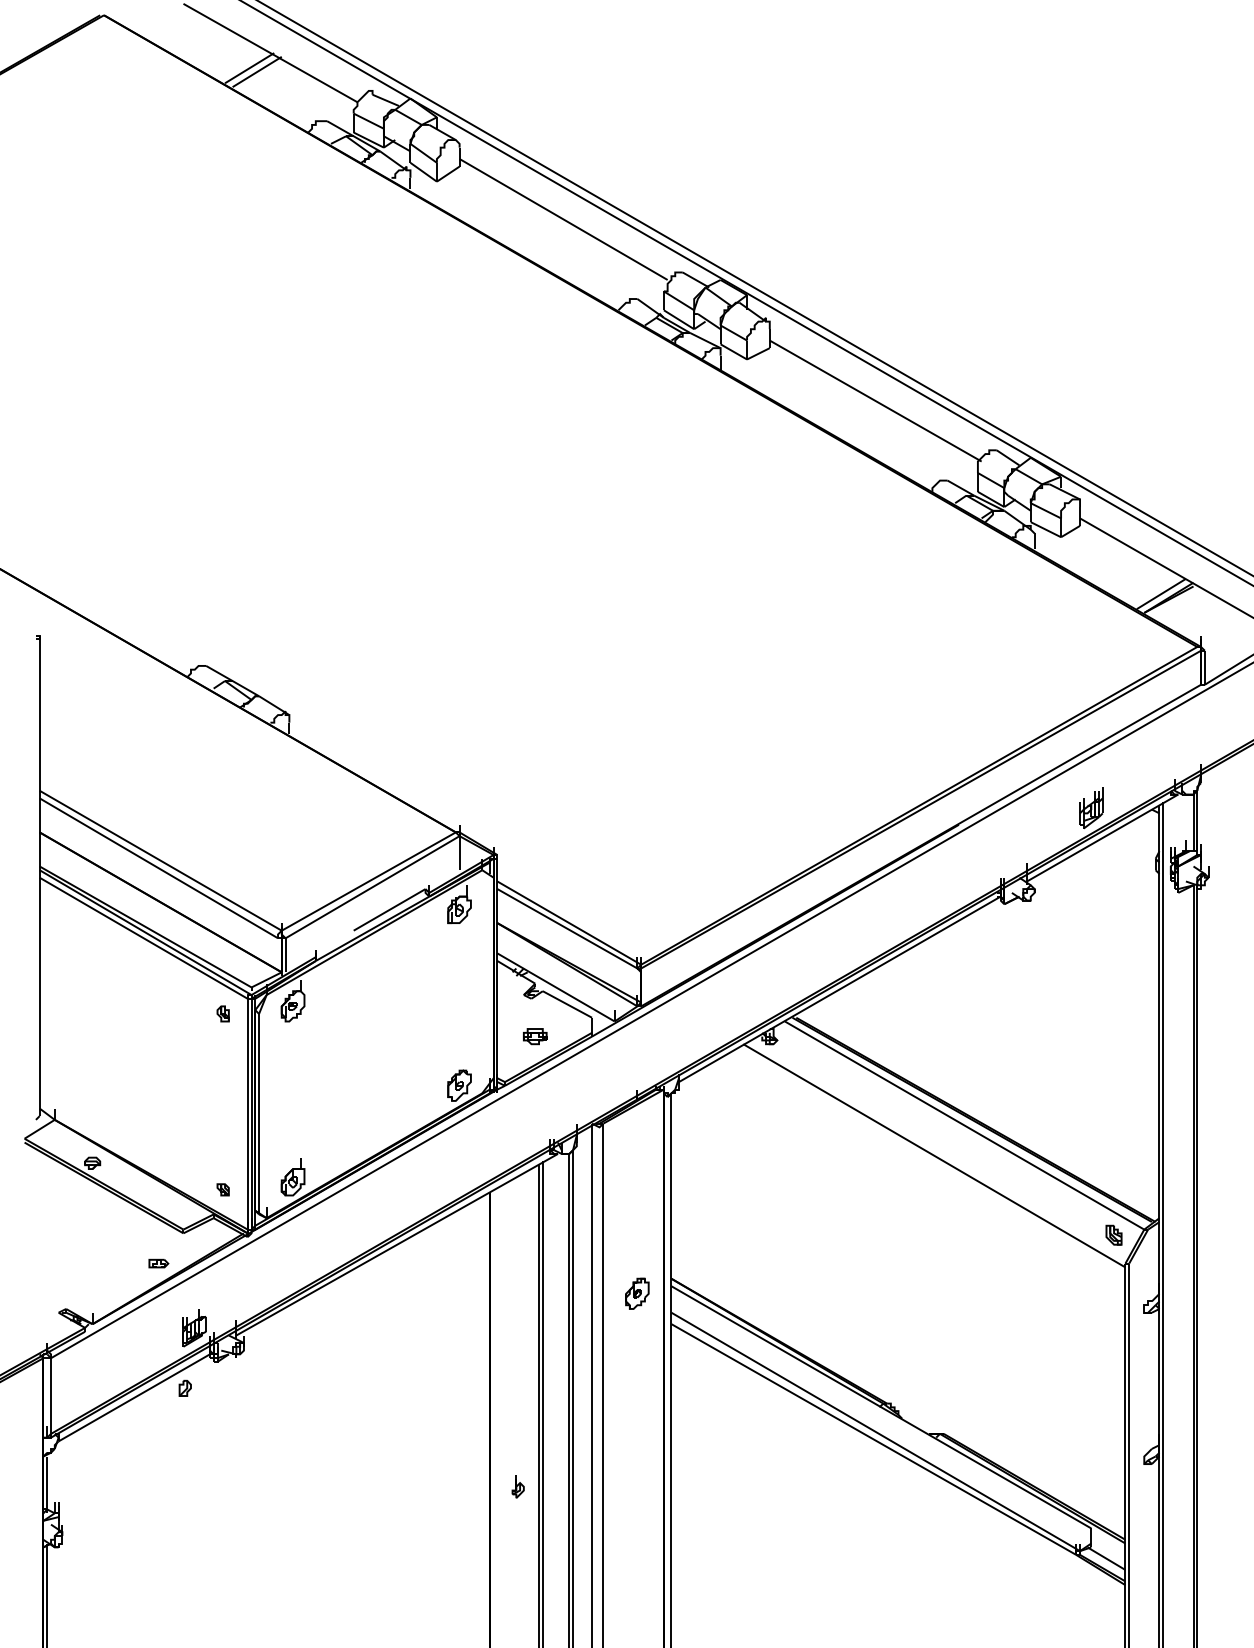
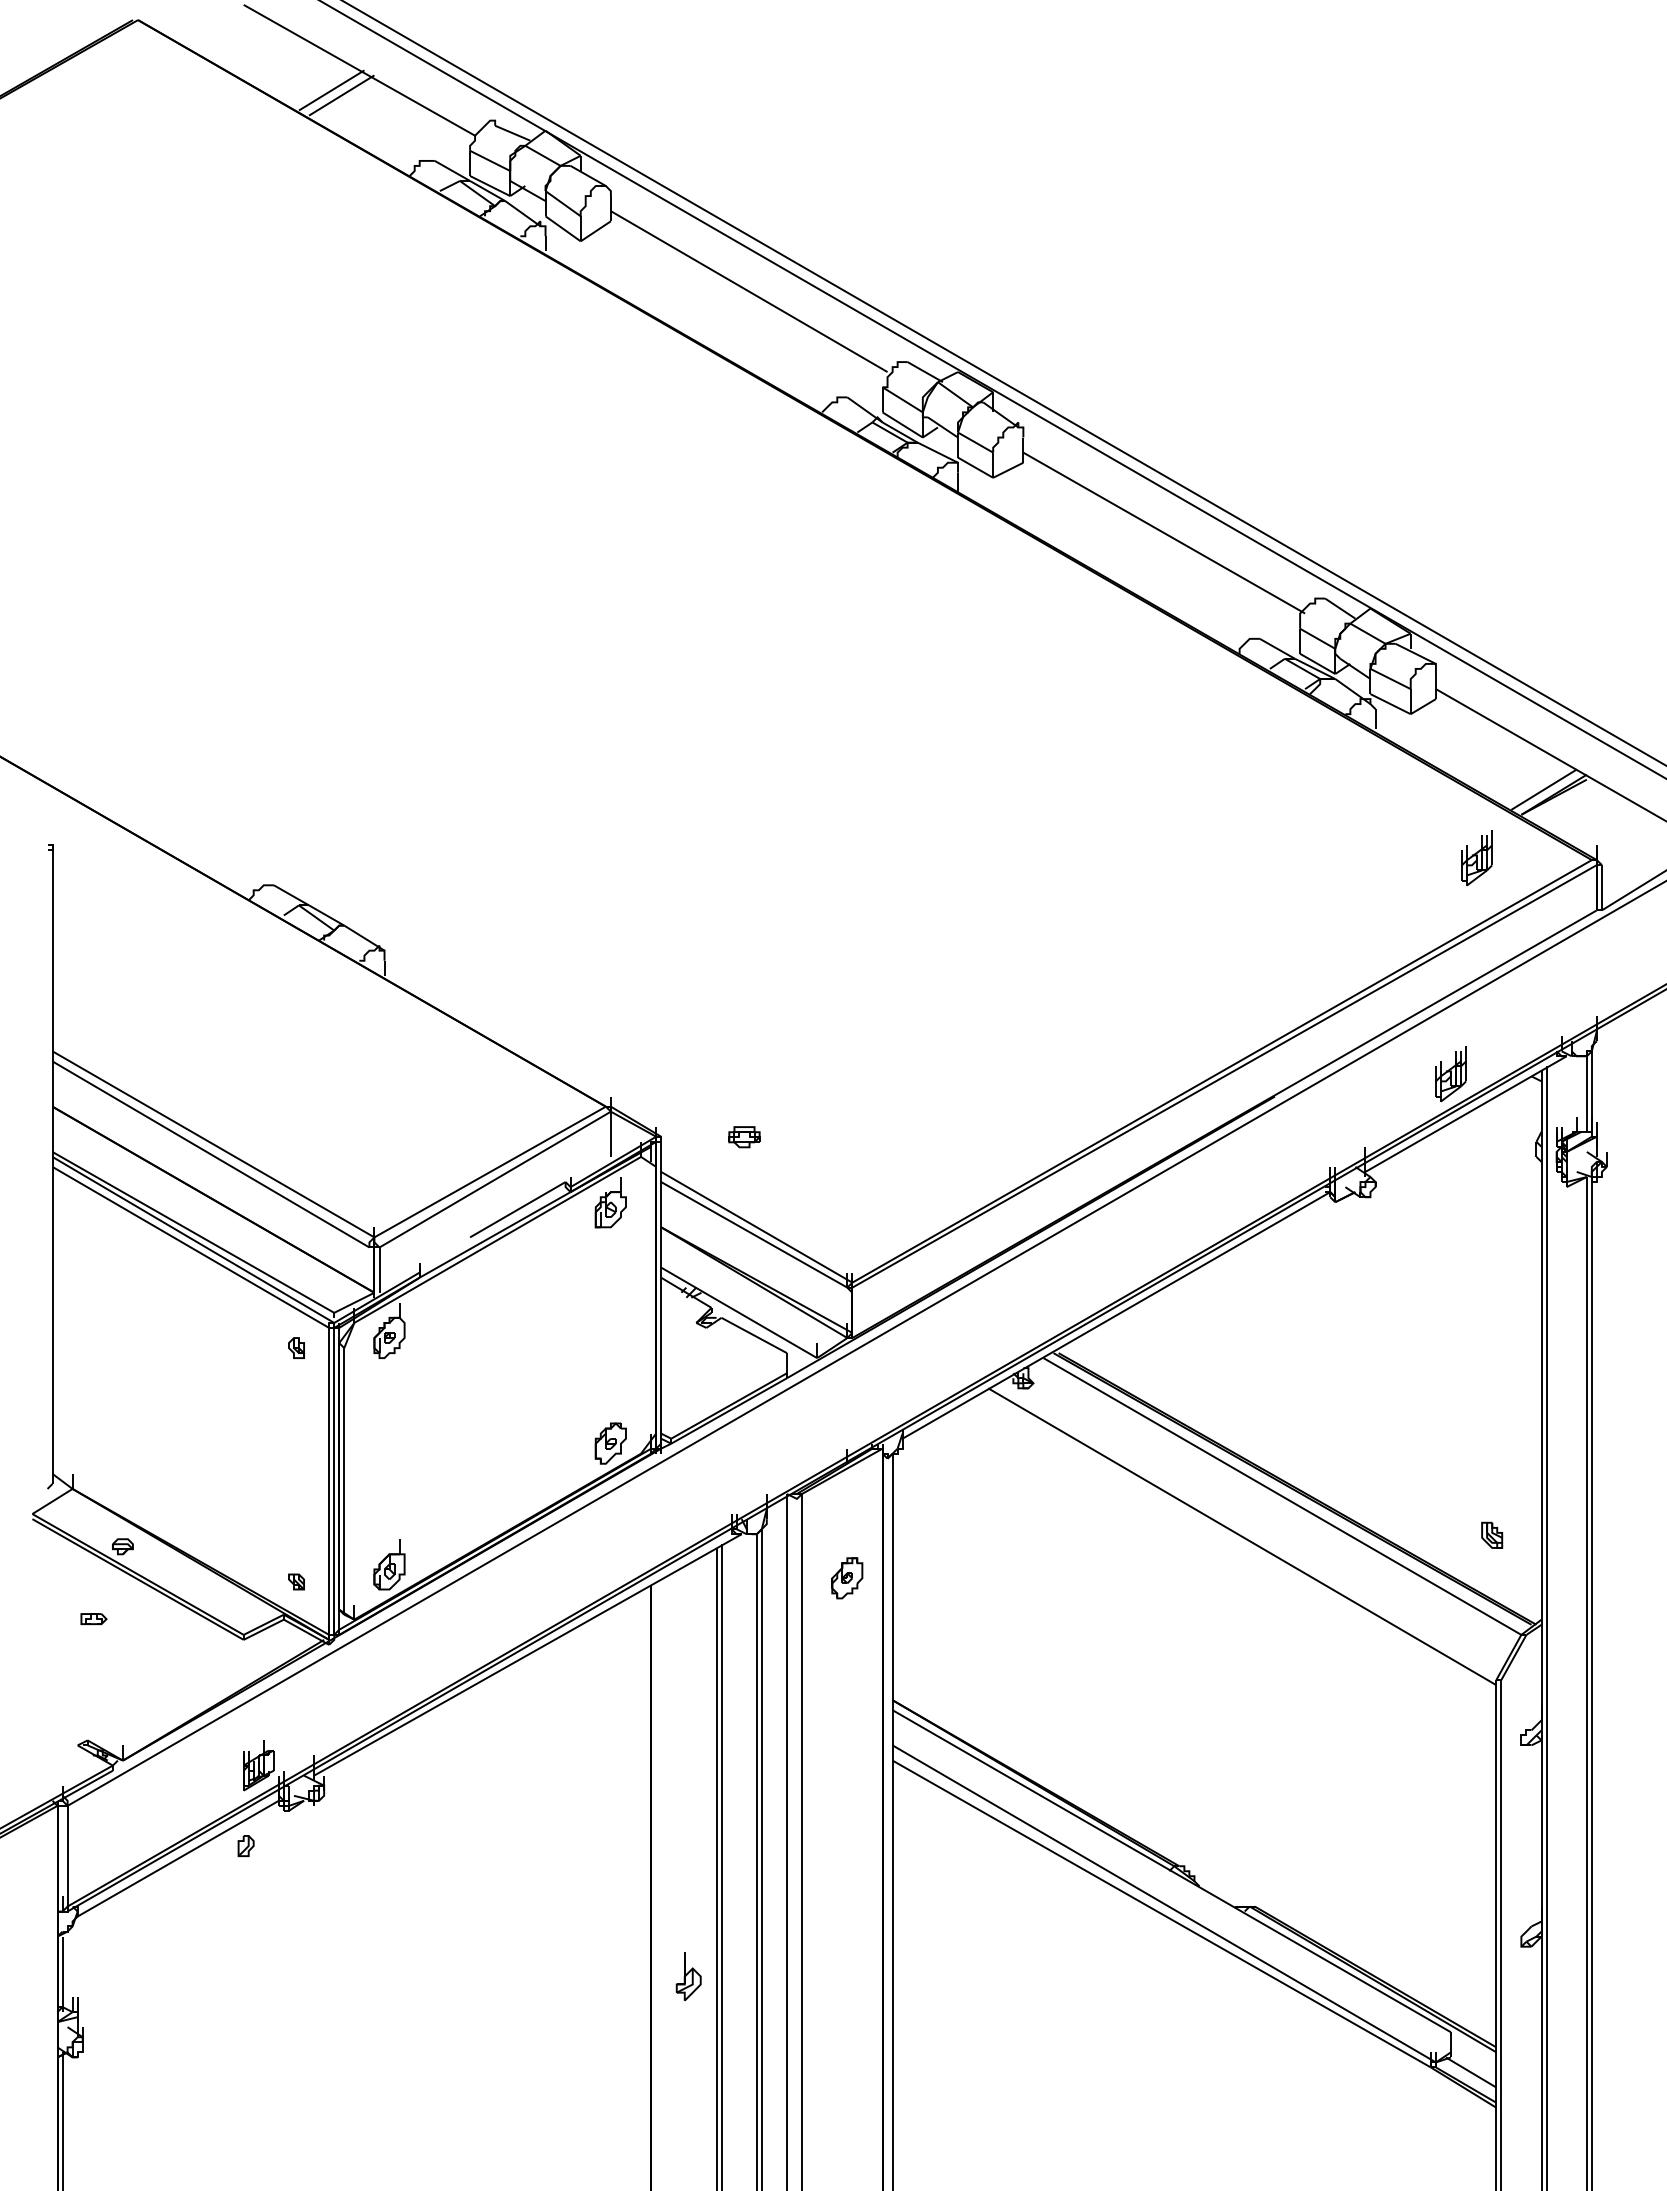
part: (1110, 645) -> (1476, 858), added
part: (535, 1036) -> (744, 1137), moved
part: (1114, 1234) -> (1492, 1534), moved
part: (158, 1263) -> (93, 1618), moved
part: (637, 1294) -> (847, 1578), moved
part: (517, 1487) -> (688, 1977), size x1.6

